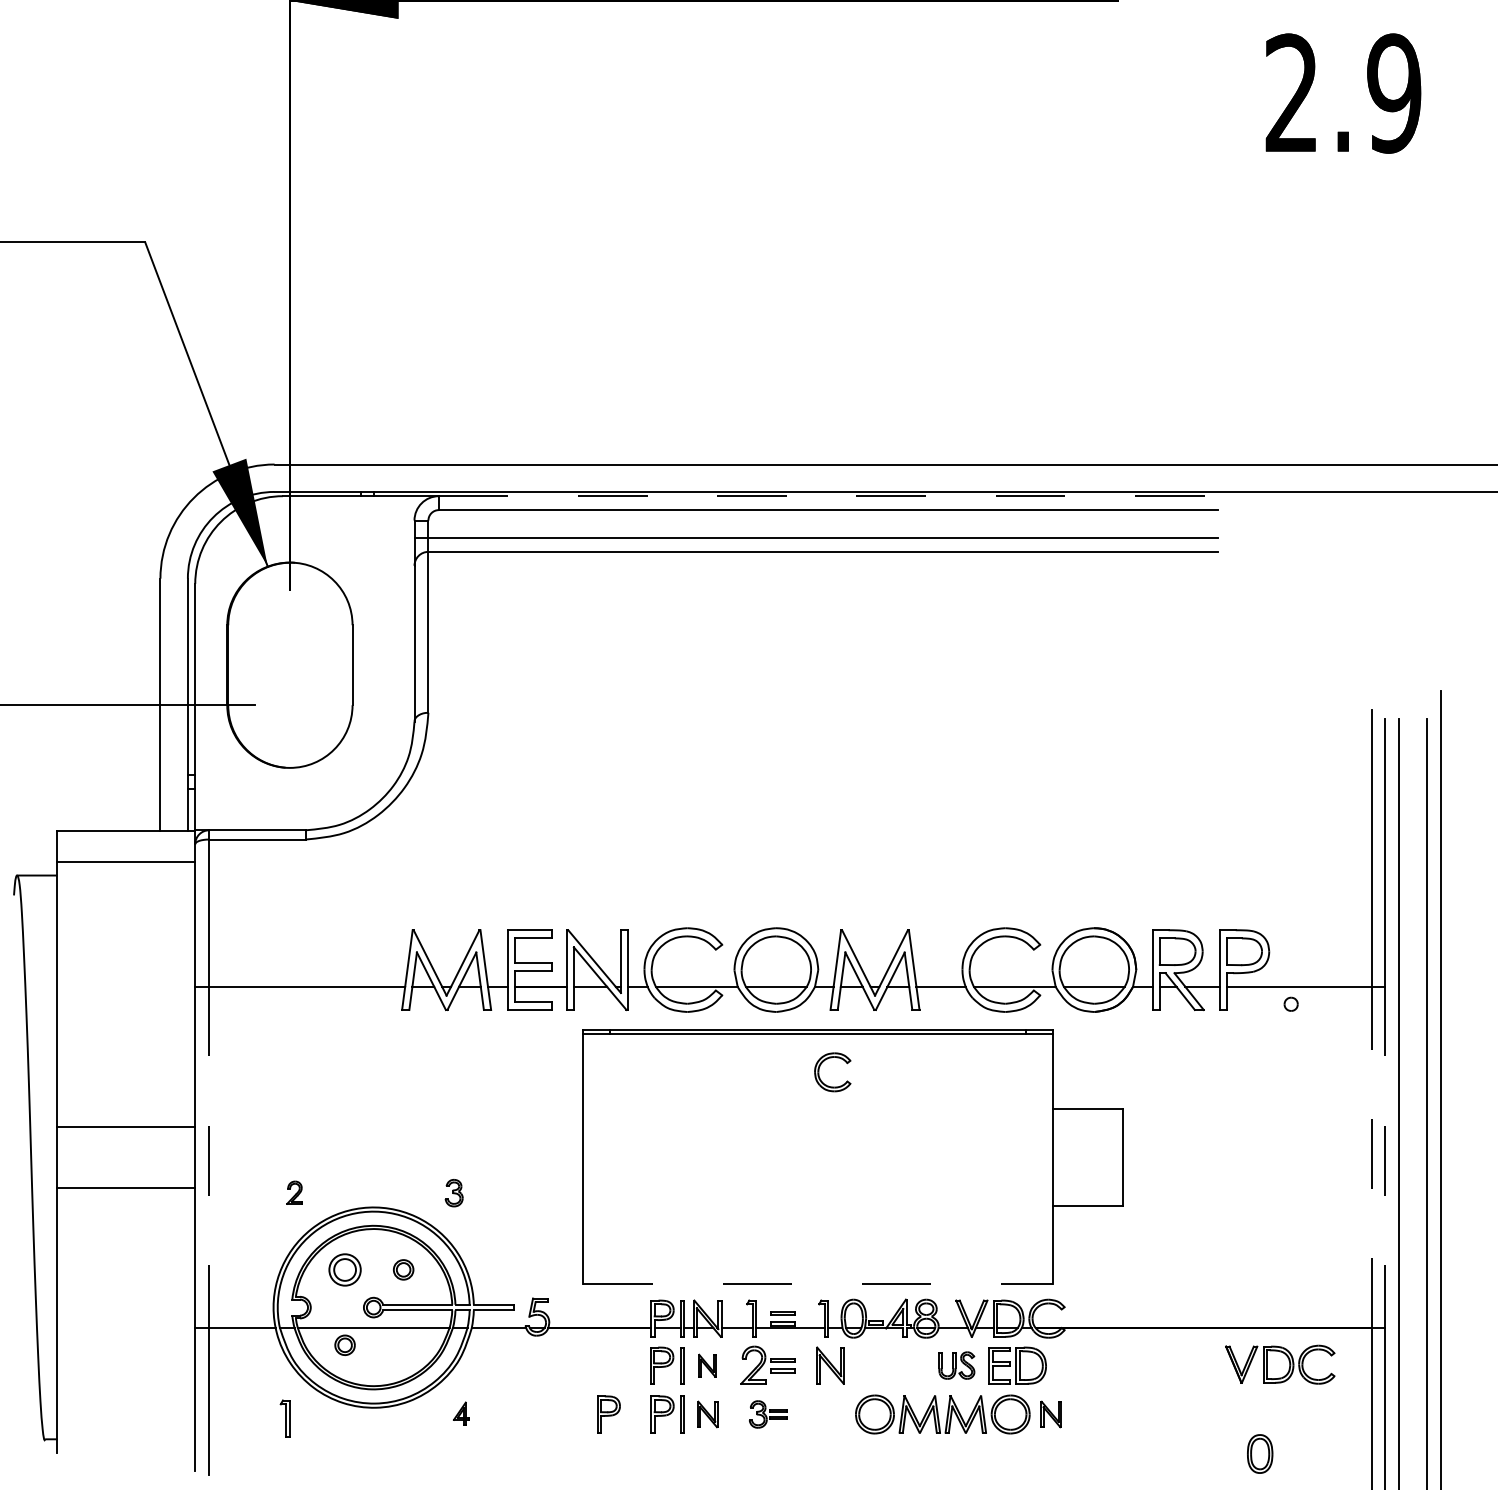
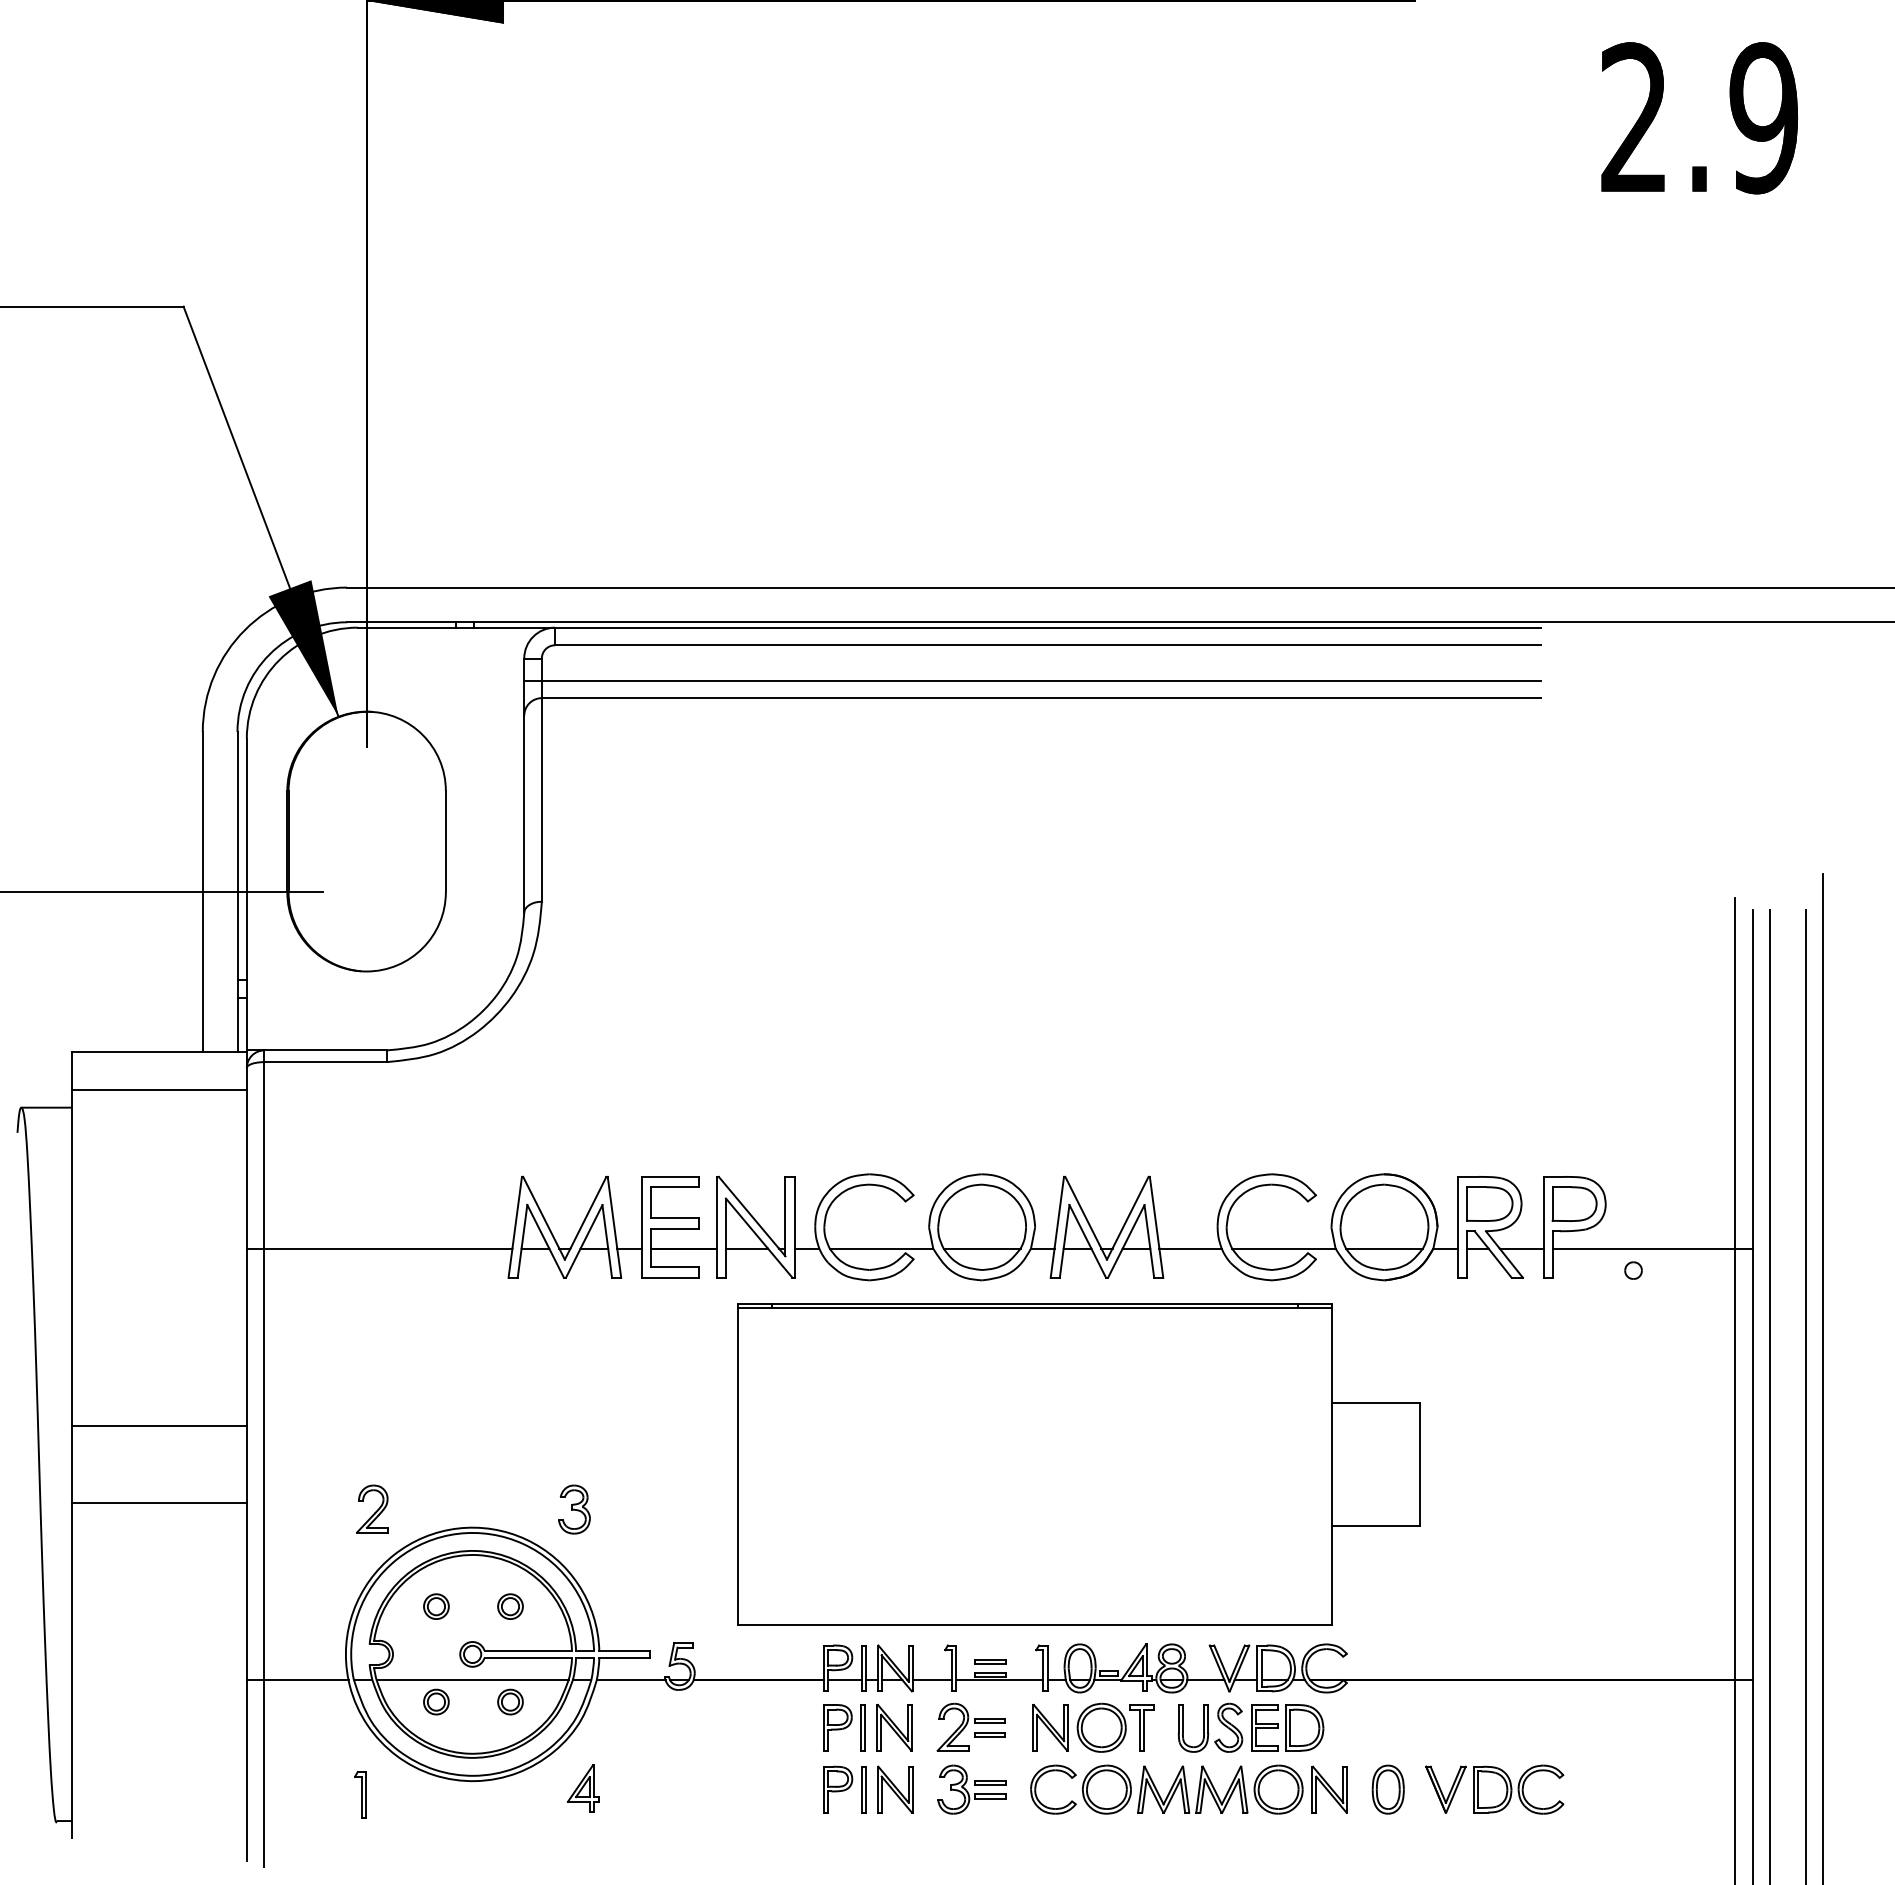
line: (828, 496) -> (1048, 627), dashed -> solid
part: (819, 1072) -> (1036, 1789), moved
line: (209, 1157) -> (264, 1464), dashed -> solid
line: (1371, 1157) -> (1735, 1464), dashed -> solid
line: (1385, 1157) -> (1752, 1464), dashed -> solid
part: (294, 1192) -> (372, 1508), size x1.67
part: (454, 1193) -> (574, 1509), size x1.43
part: (345, 1269) -> (436, 1606), size x0.62
line: (818, 1284) -> (1035, 1625), dashed -> solid
part: (403, 1344) -> (510, 1701), added
part: (1280, 1364) -> (1494, 1789), moved
part: (707, 1365) -> (894, 1727), size x1.67
part: (881, 1365) -> (1115, 1727), added
part: (956, 1365) -> (1210, 1727), size x1.43
part: (461, 1413) -> (583, 1788), size x1.67
part: (609, 1414) -> (770, 1789), removed
part: (707, 1414) -> (895, 1789), size x1.43
part: (767, 1414) -> (971, 1789), size x1.43
part: (1050, 1414) -> (1329, 1789), size x1.43
part: (1259, 1453) -> (1387, 1789), moved

